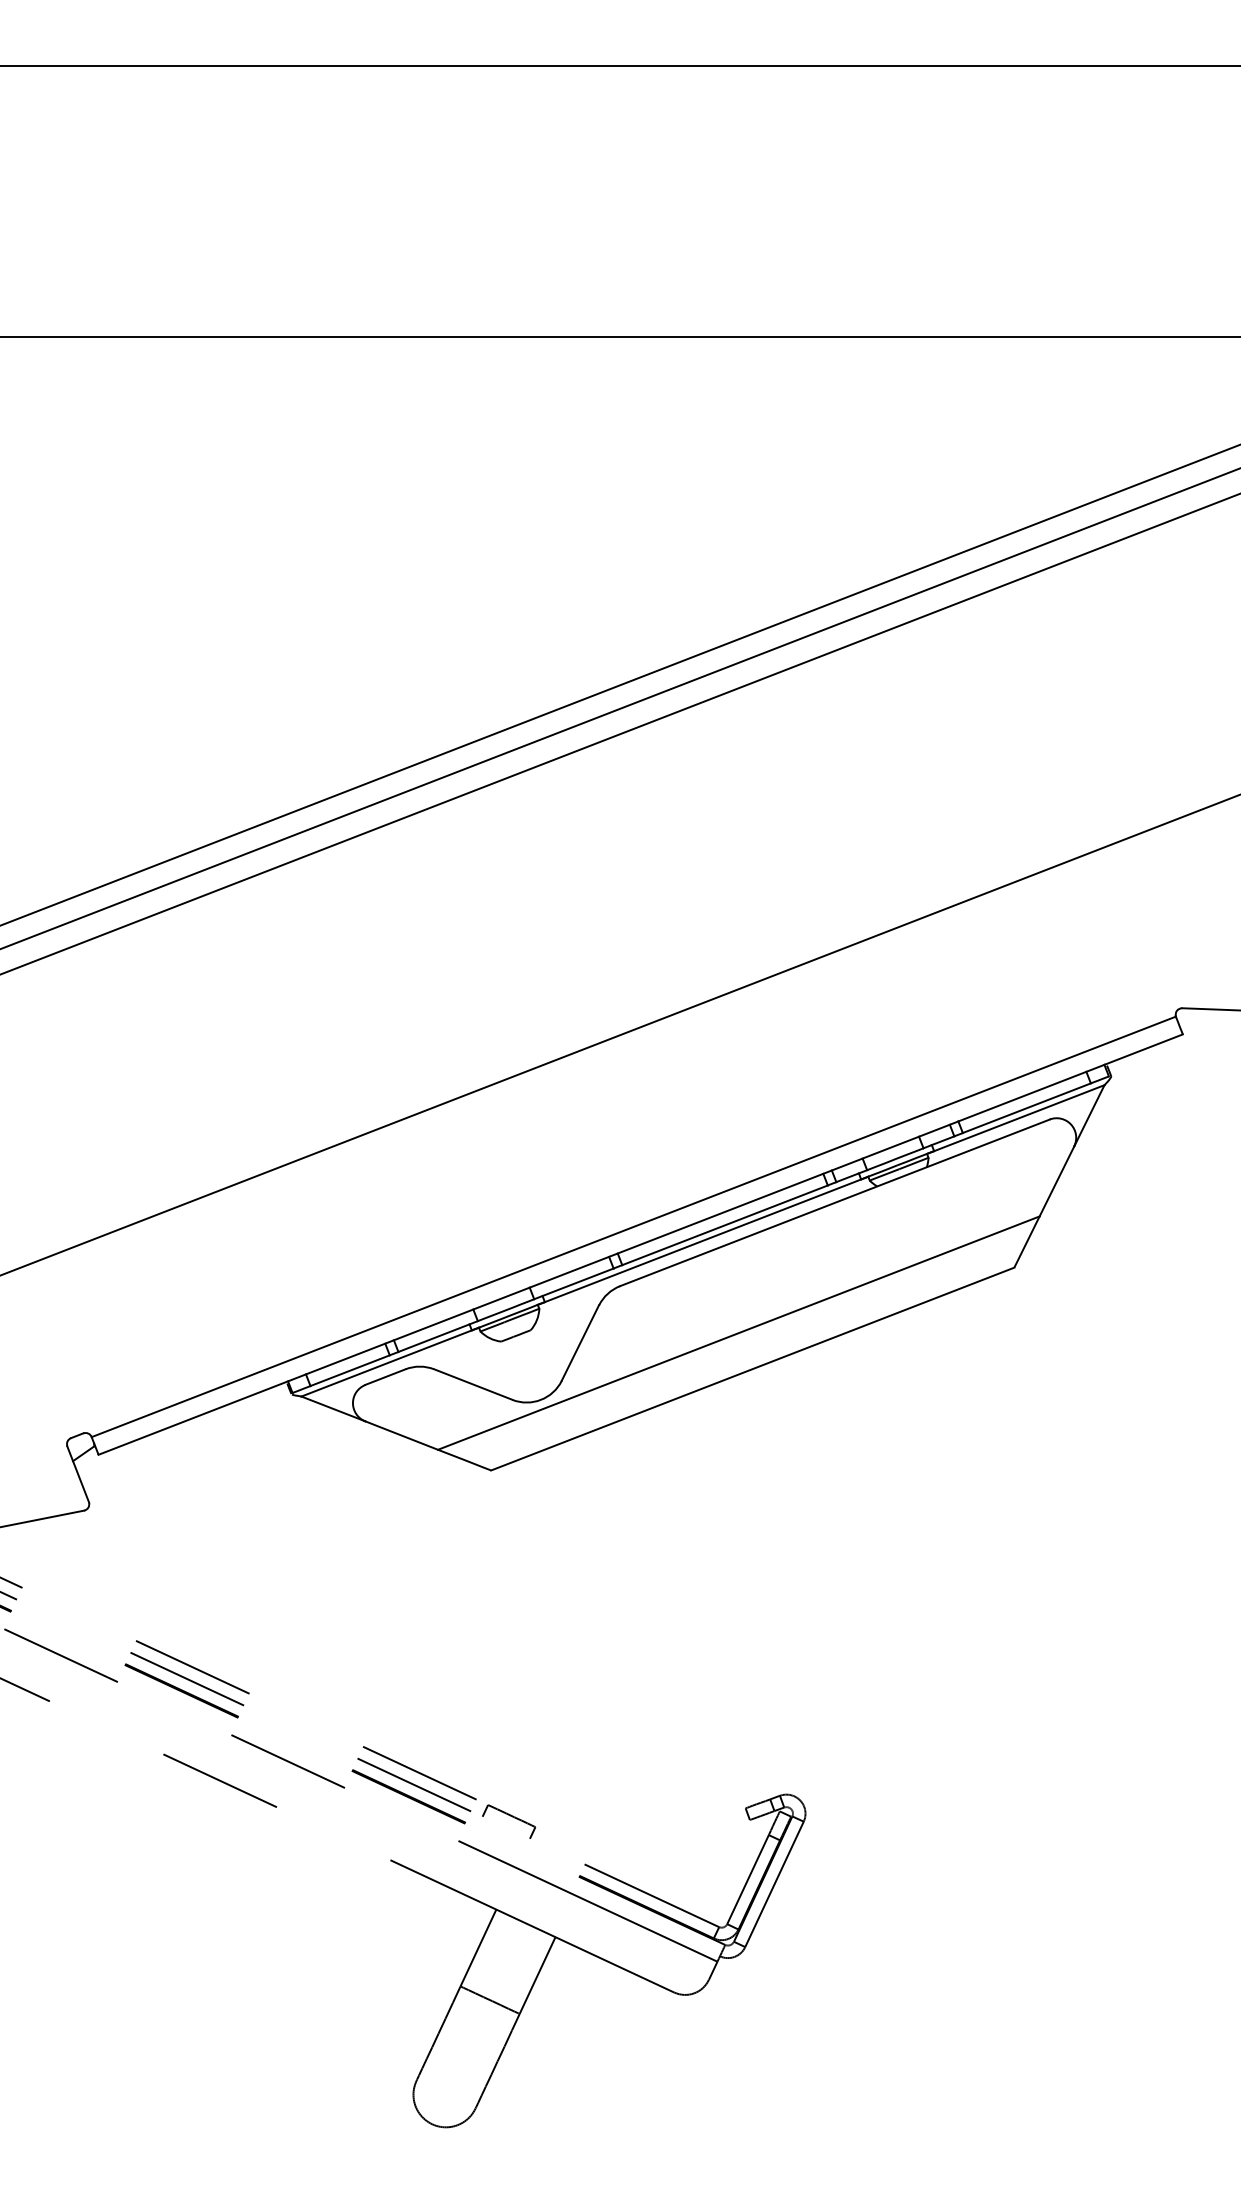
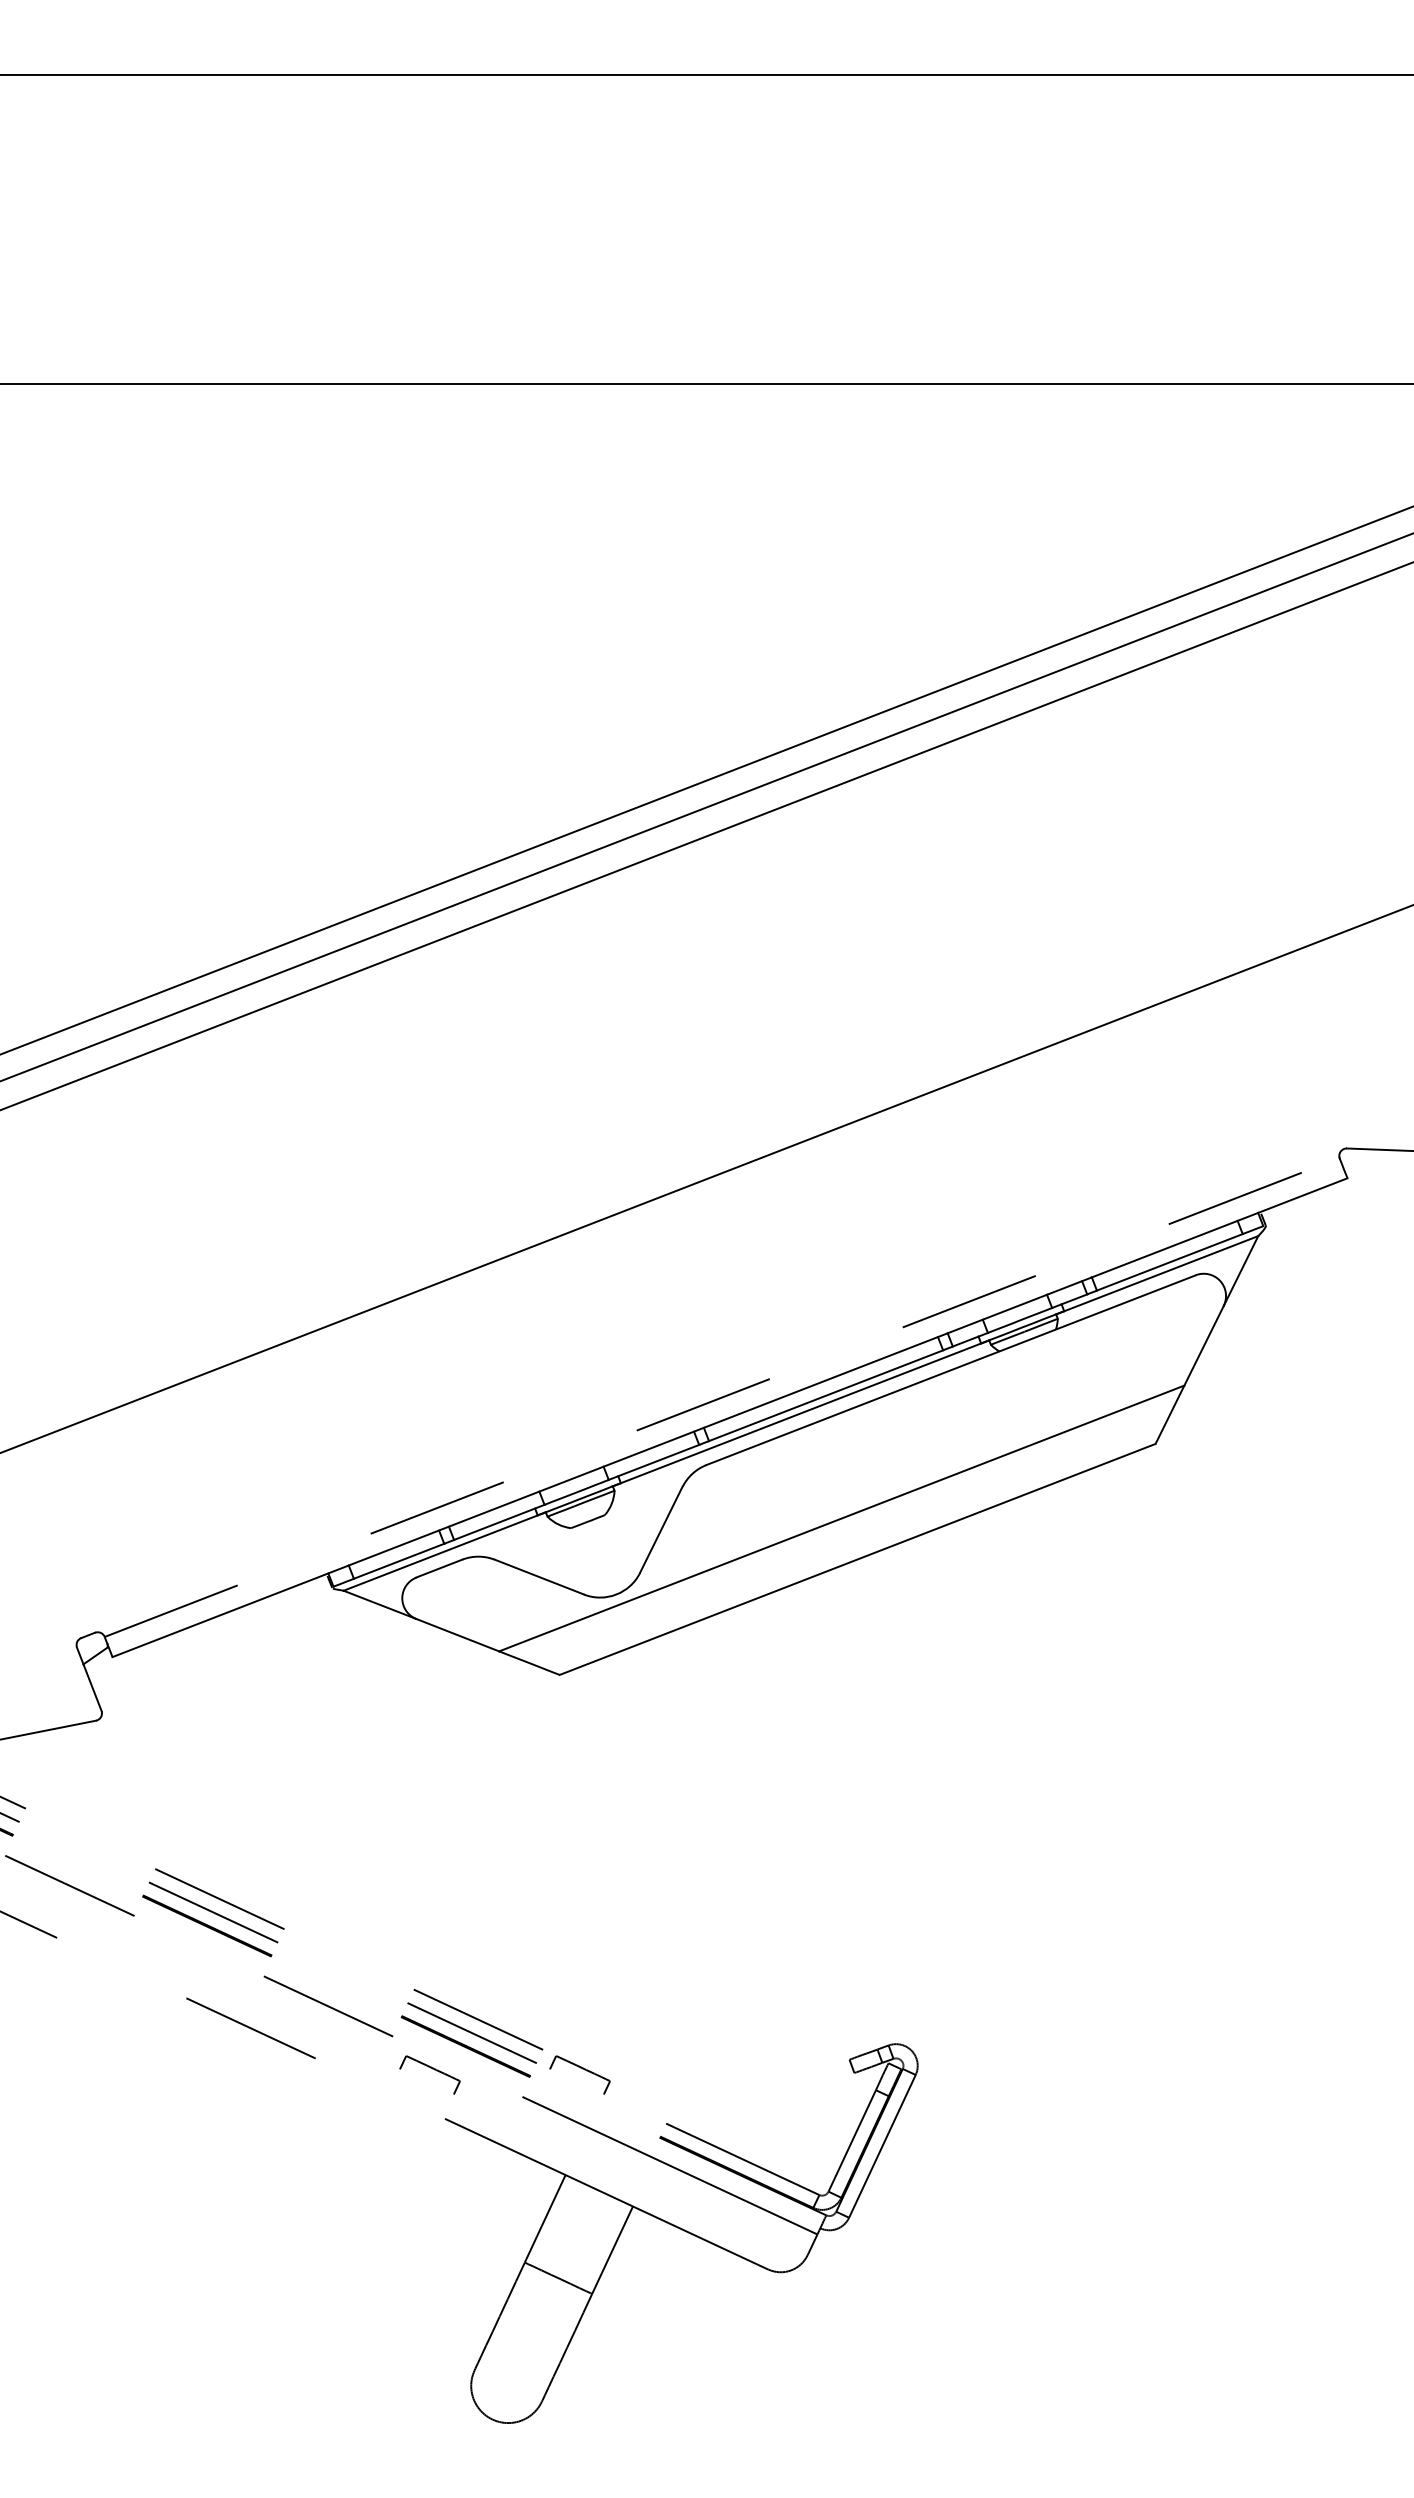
line: (634, 1226) -> (722, 1397), solid -> dashed
part: (376, 1821) -> (429, 2074), added

